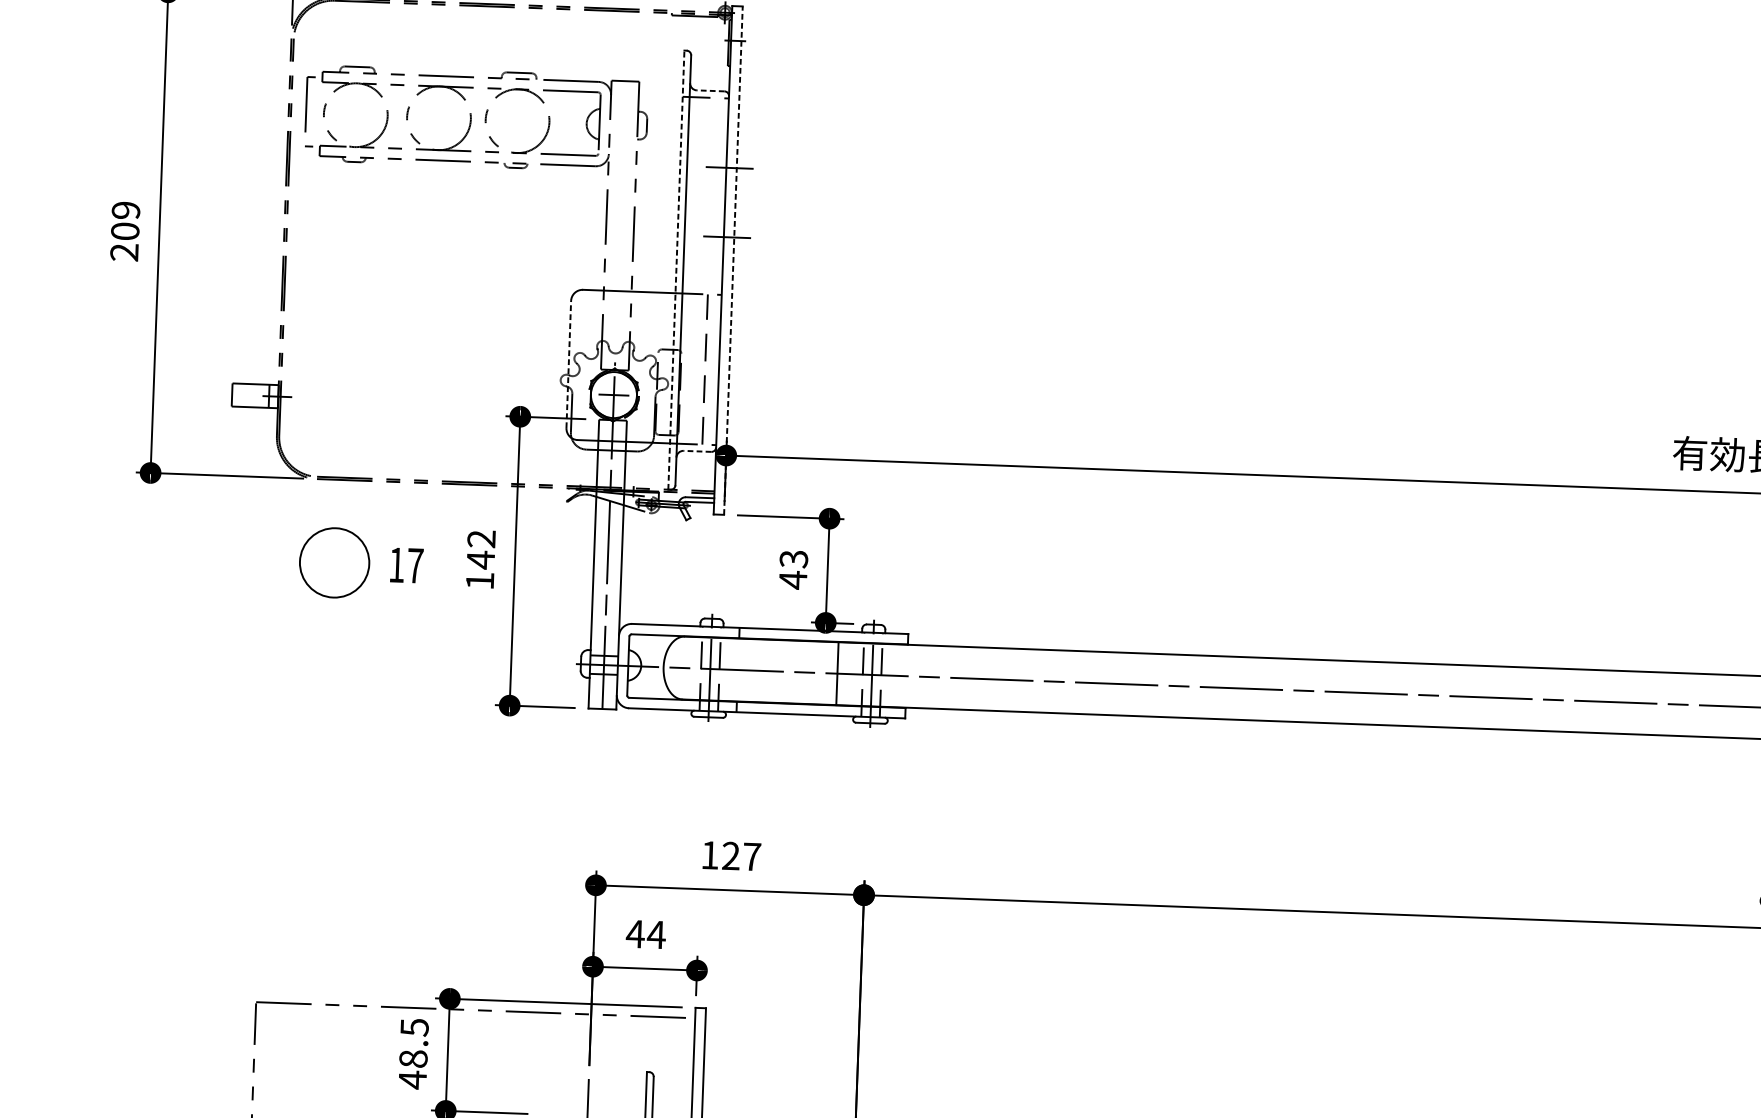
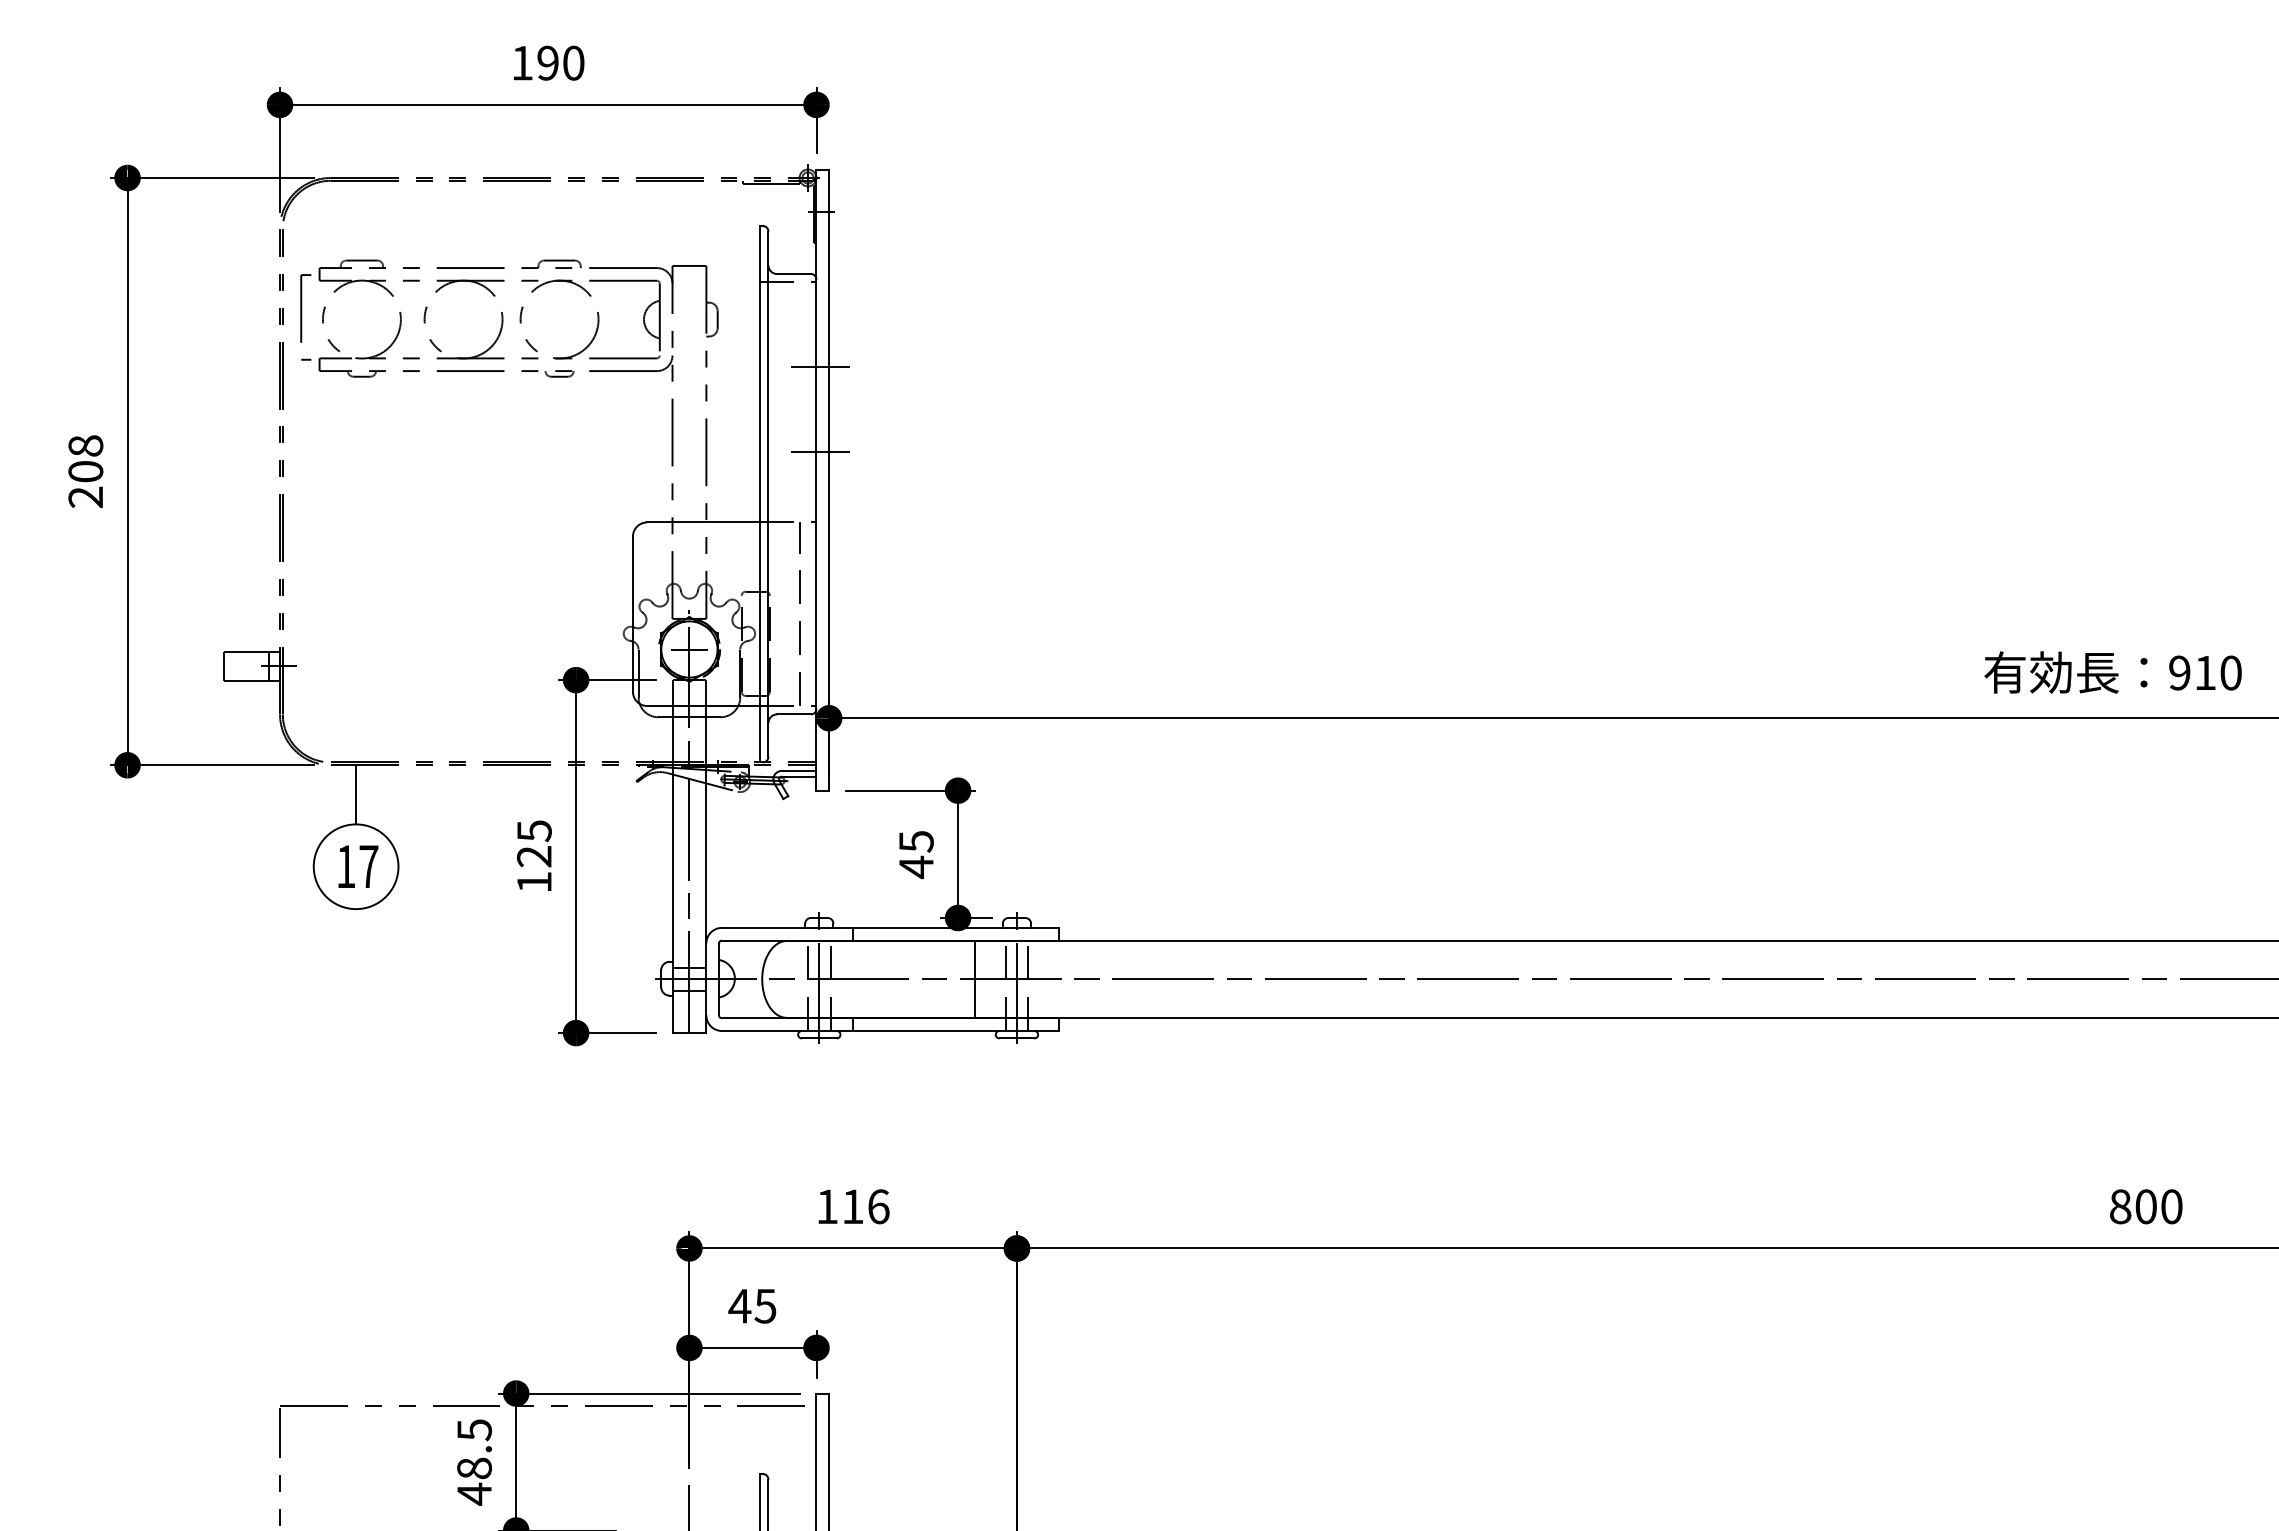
line: (710, 90) -> (793, 273), dashed -> solid
text: (125, 210) -> (85, 445), 209 -> 208
line: (733, 260) -> (829, 480), dashed -> solid
line: (676, 269) -> (760, 493), dashed -> solid
line: (568, 364) -> (632, 614), dashed -> solid
line: (697, 451) -> (793, 714), dashed -> solid
line: (337, 503) -> (356, 794), added
text: (481, 550) -> (534, 844), 142 -> 125
text: (794, 559) -> (916, 841), 43 -> 45
text: (406, 565) -> (358, 866), moved
text: (741, 856) -> (865, 1206), 127 -> 116
text: (656, 935) -> (765, 1306), 44 -> 45

